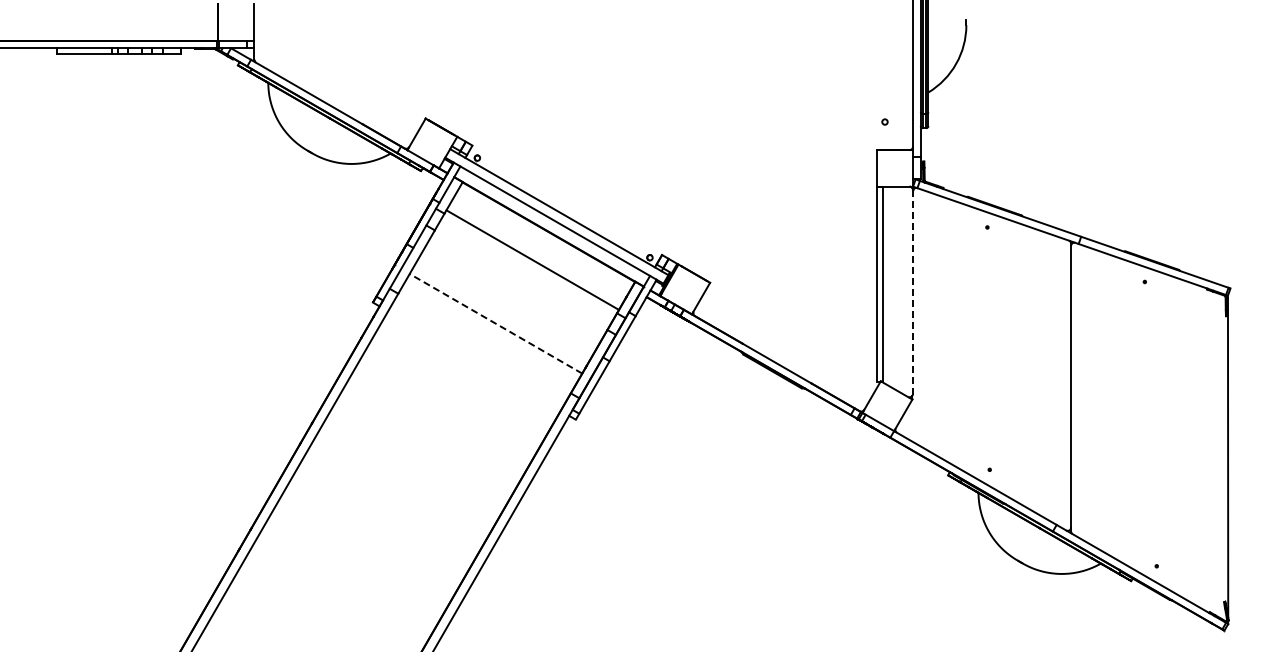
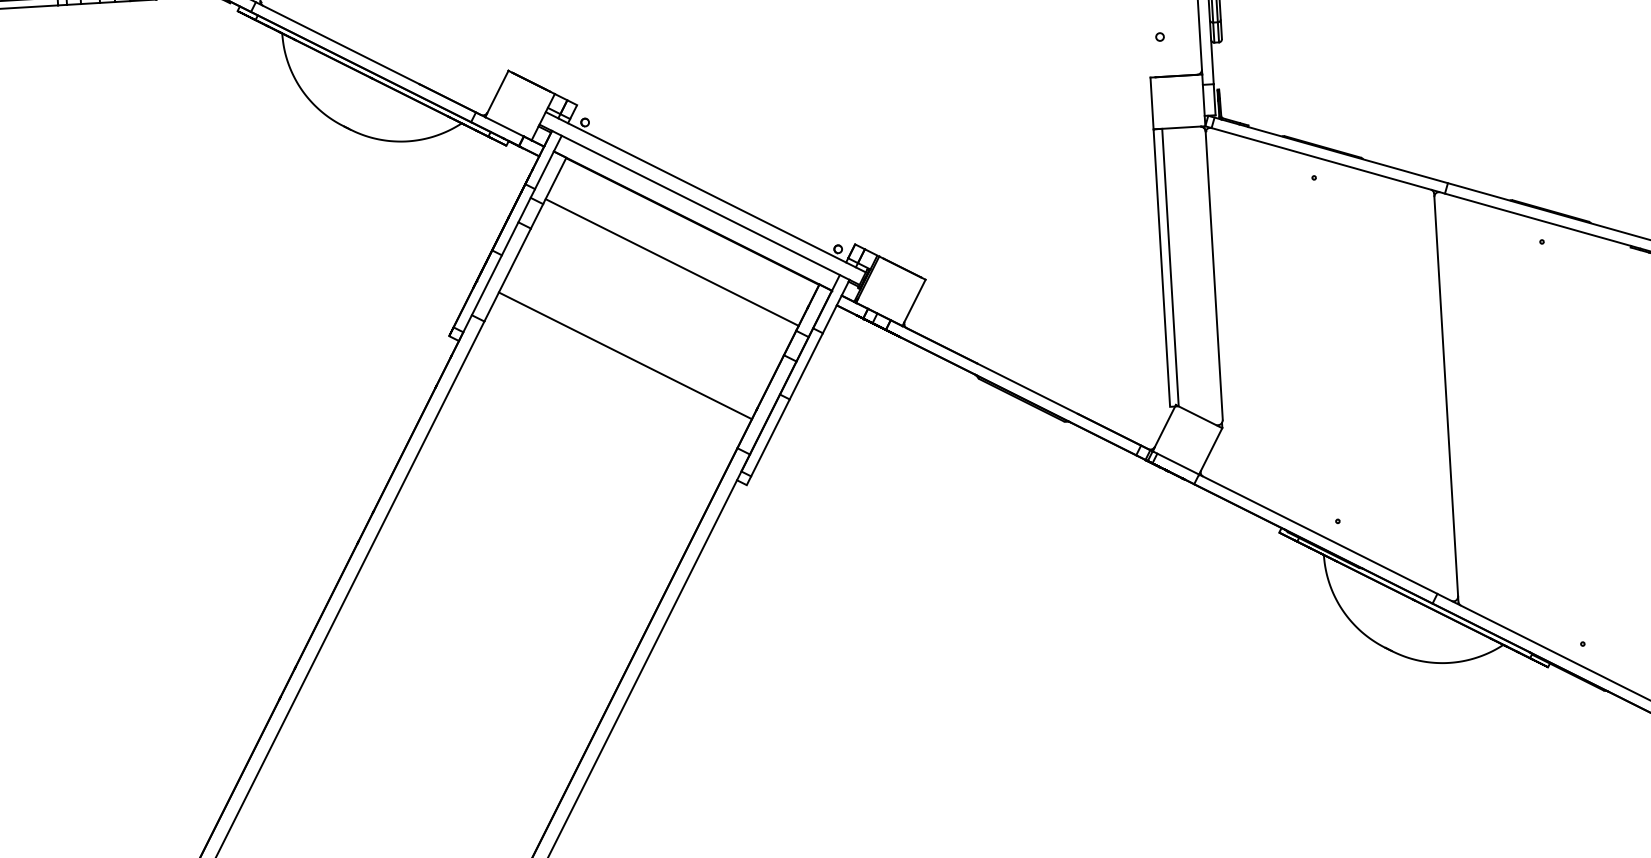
line: (913, 291) -> (1214, 274), dashed -> solid
line: (496, 323) -> (626, 355), dashed -> solid

